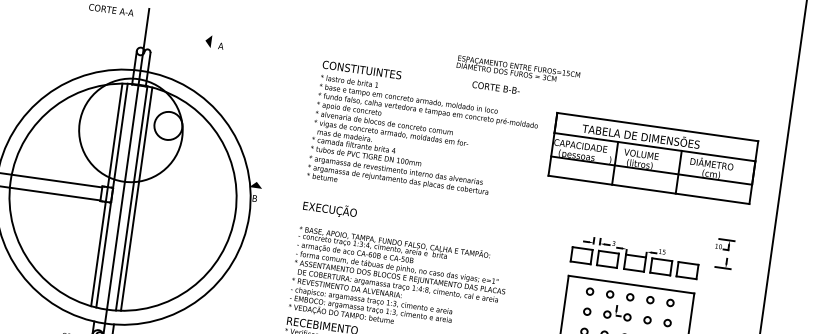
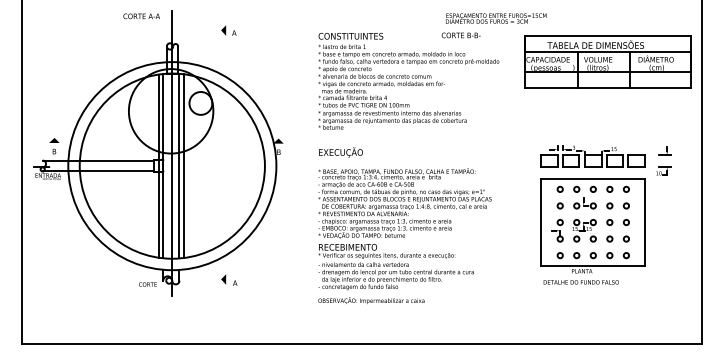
text: (518, 70) -> (496, 18), moved
part: (652, 158) -> (607, 61), moved
part: (724, 243) -> (663, 170), moved

